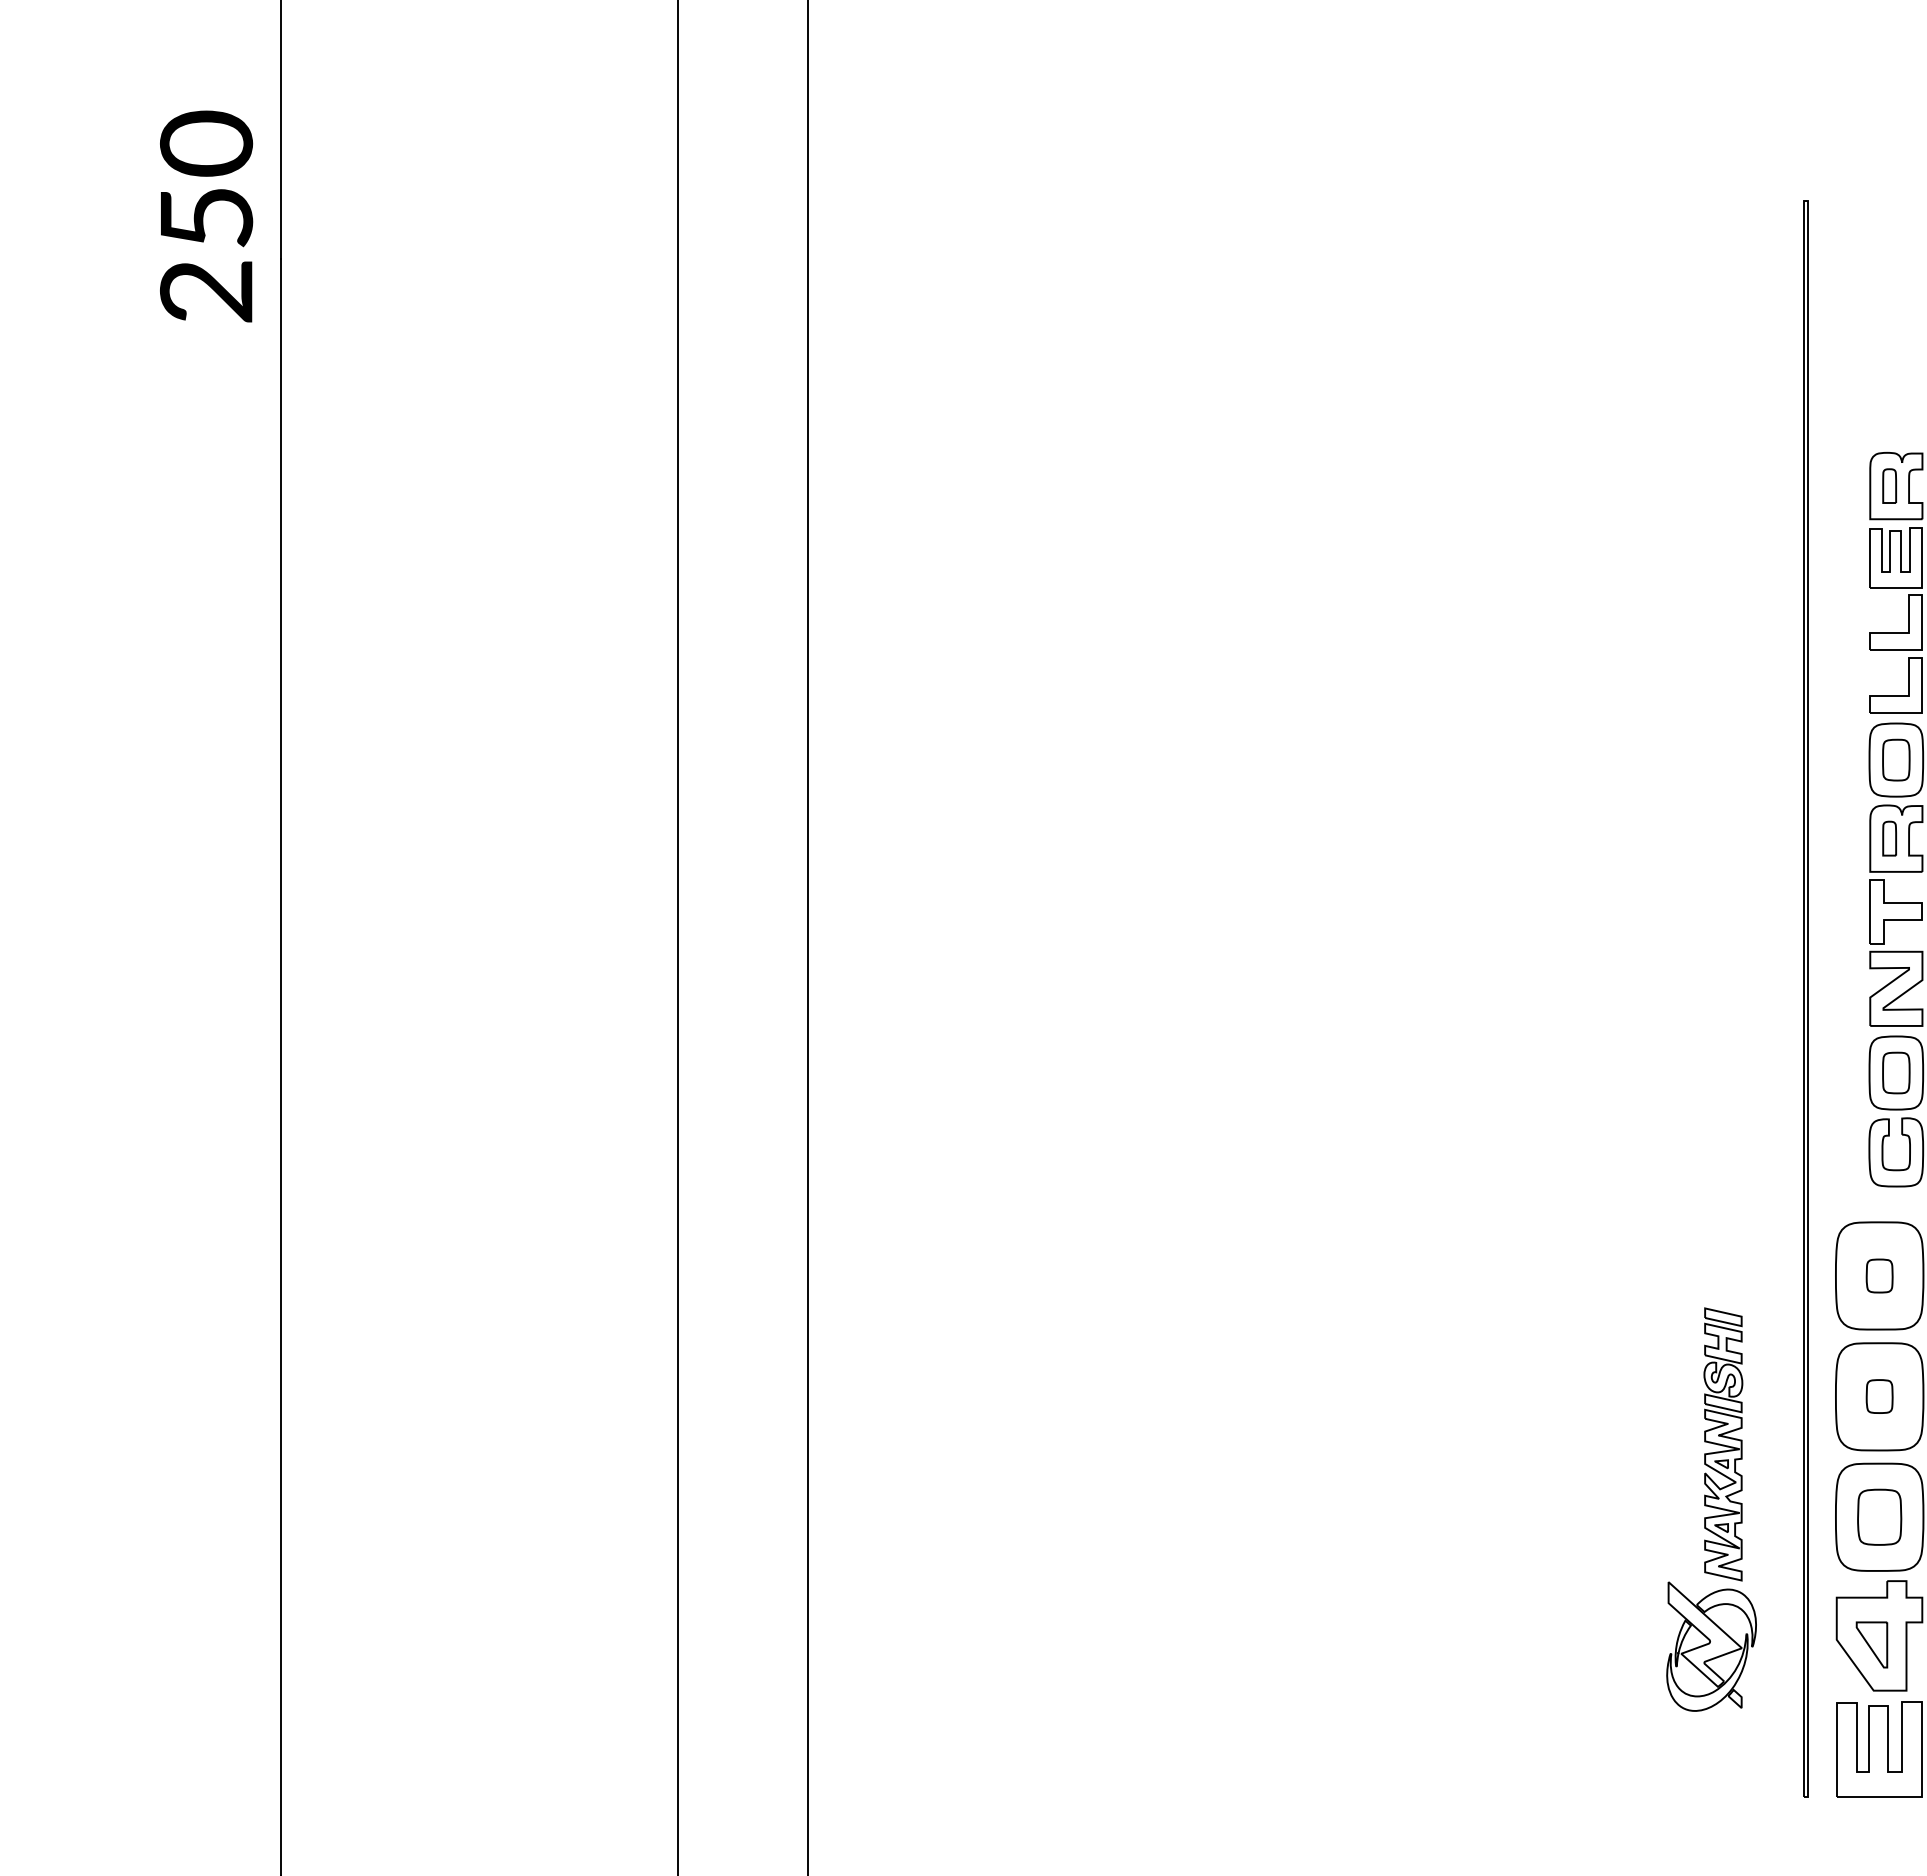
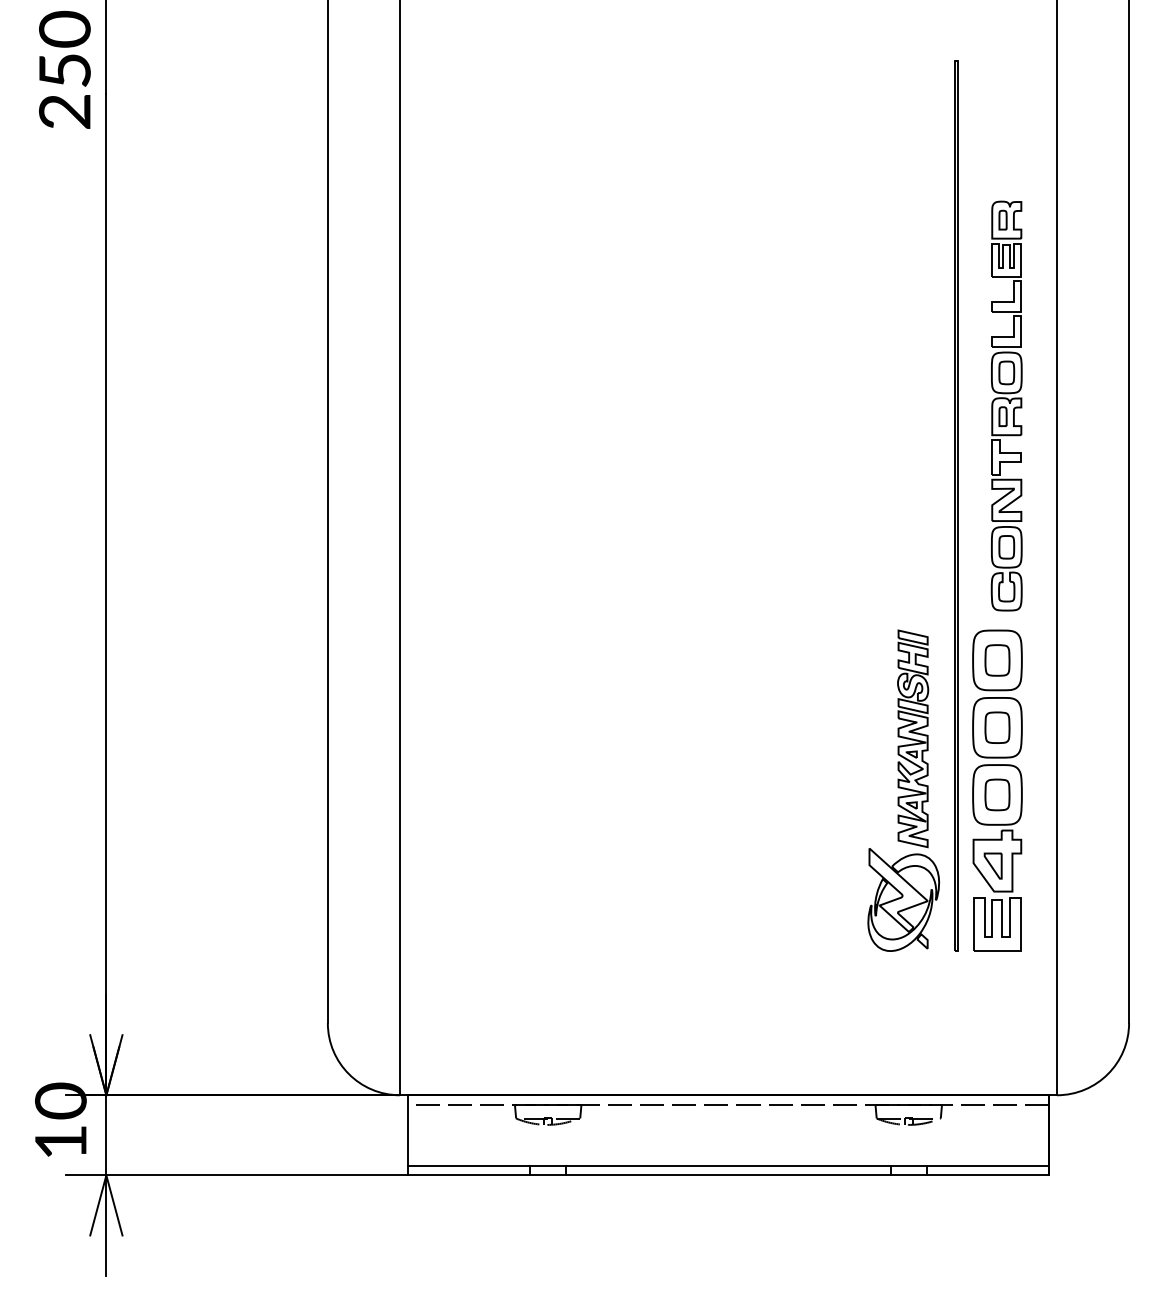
part: (1879, 1276) -> (997, 660), size x1.67
part: (1879, 1396) -> (997, 727), size x1.67
part: (1711, 1509) -> (903, 790), size x1.43

